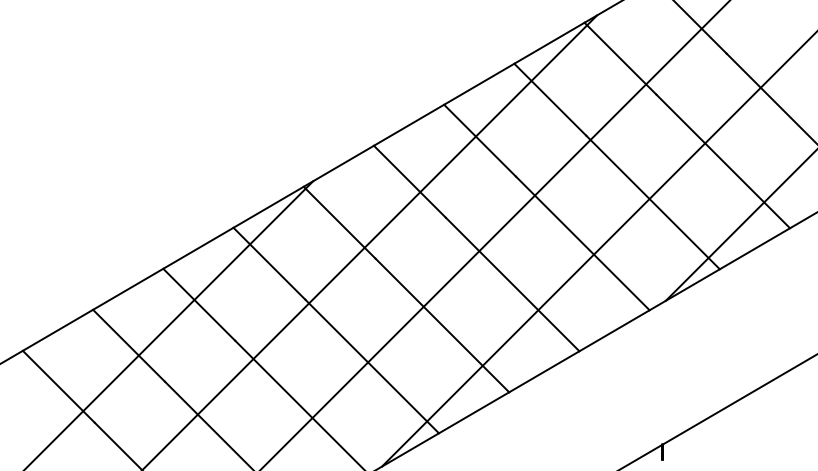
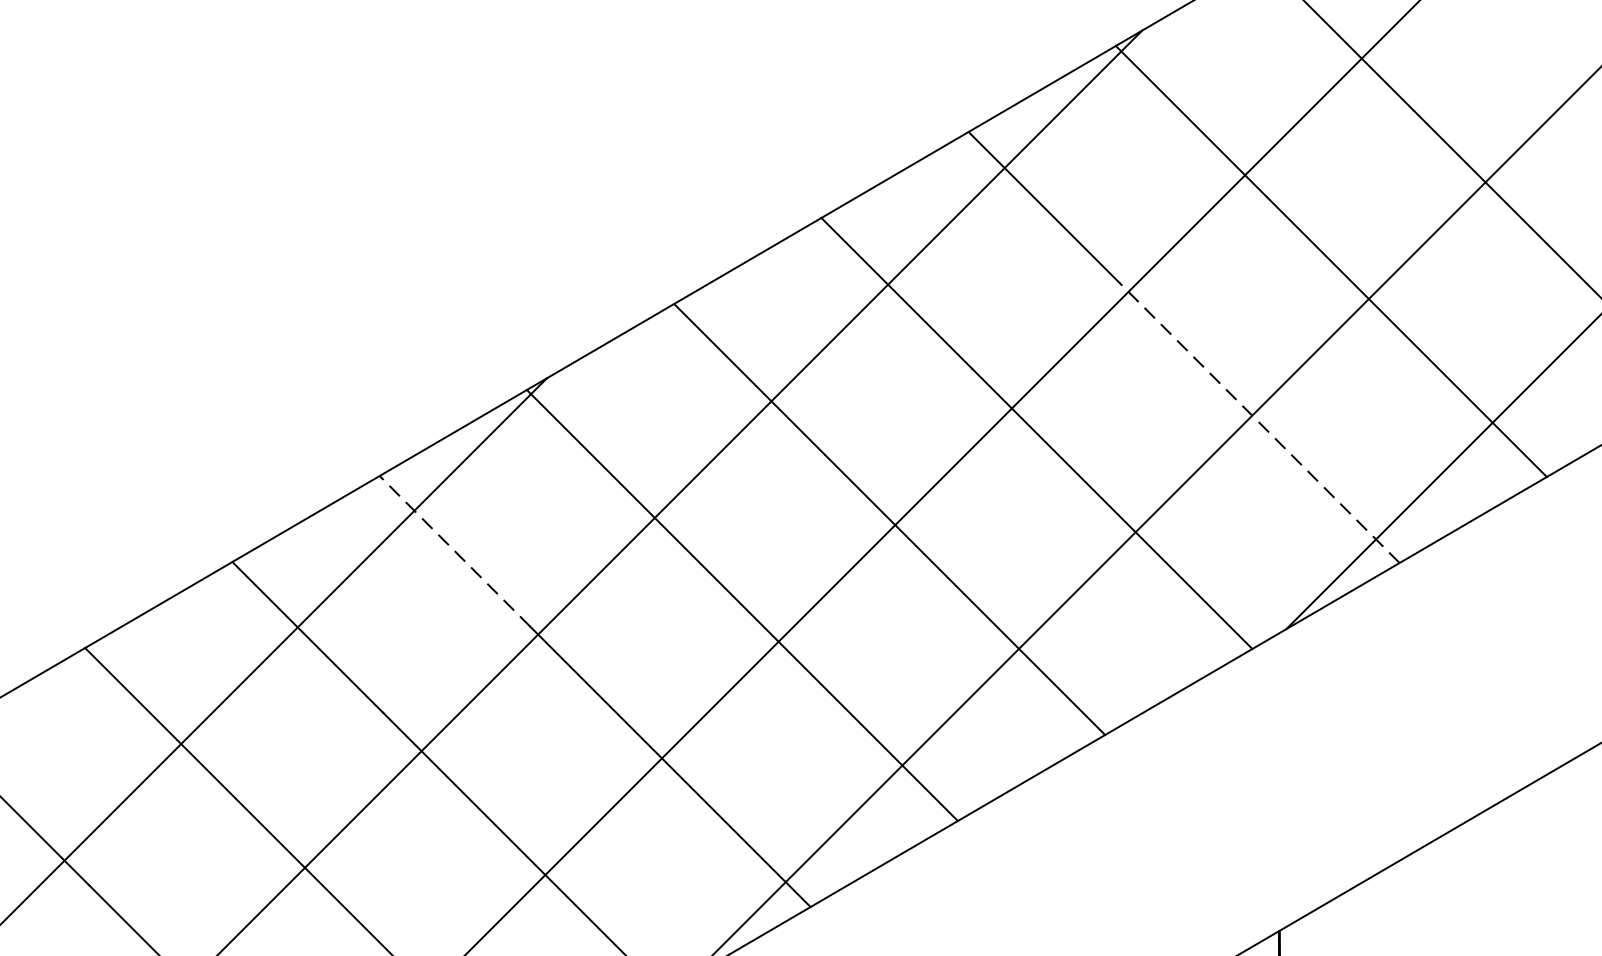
line: (652, 202) -> (1258, 422), solid -> dashed
line: (269, 263) -> (455, 550), solid -> dashed

